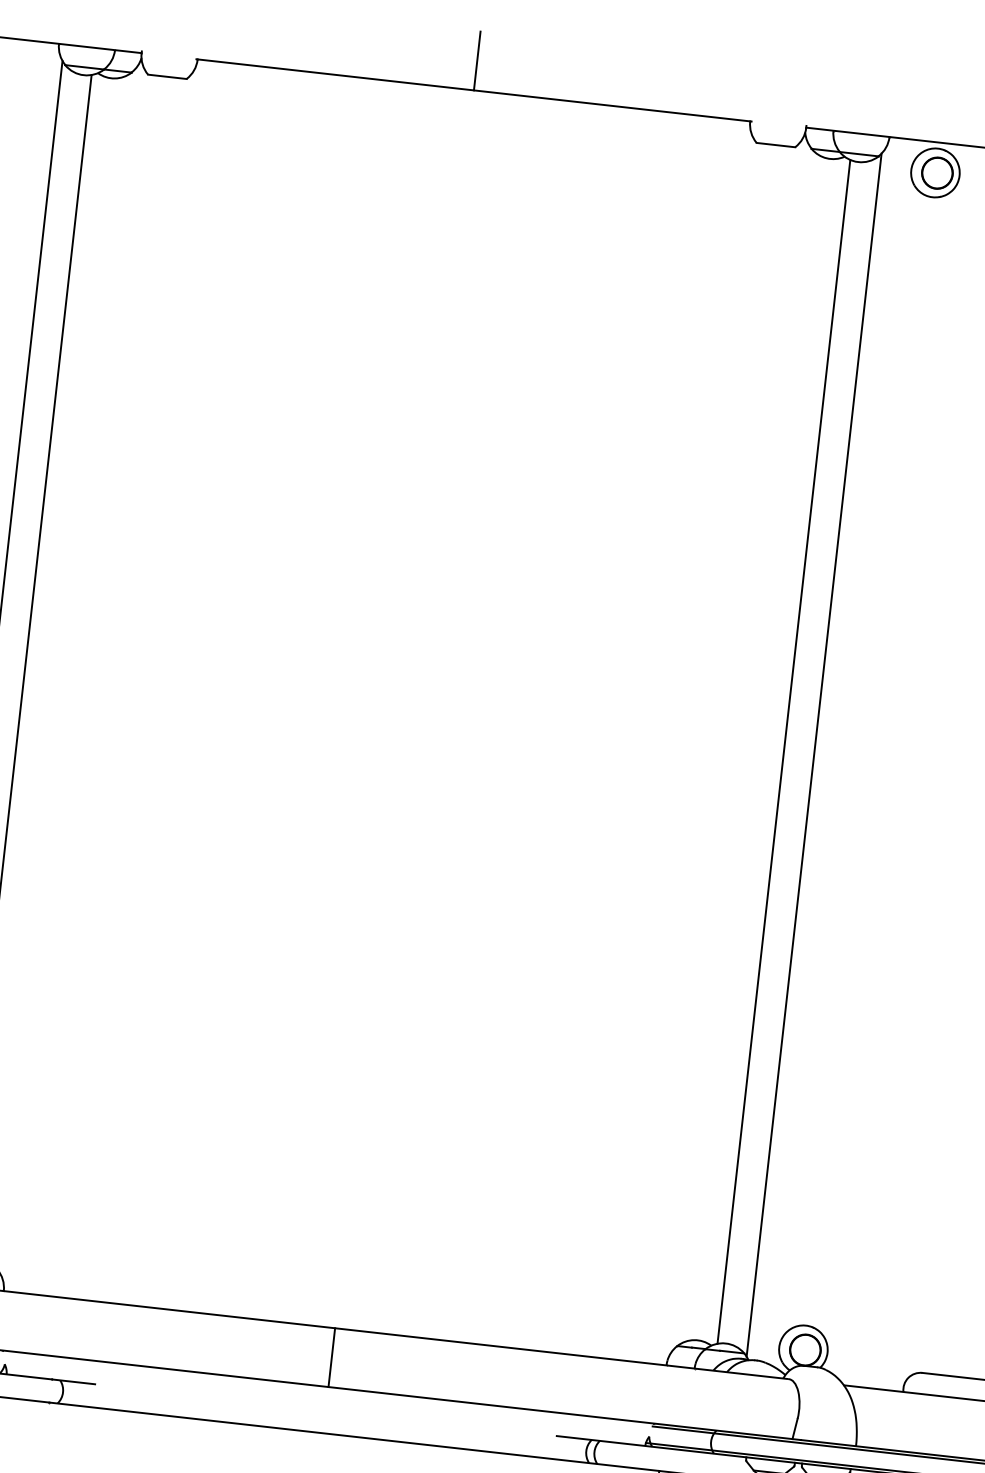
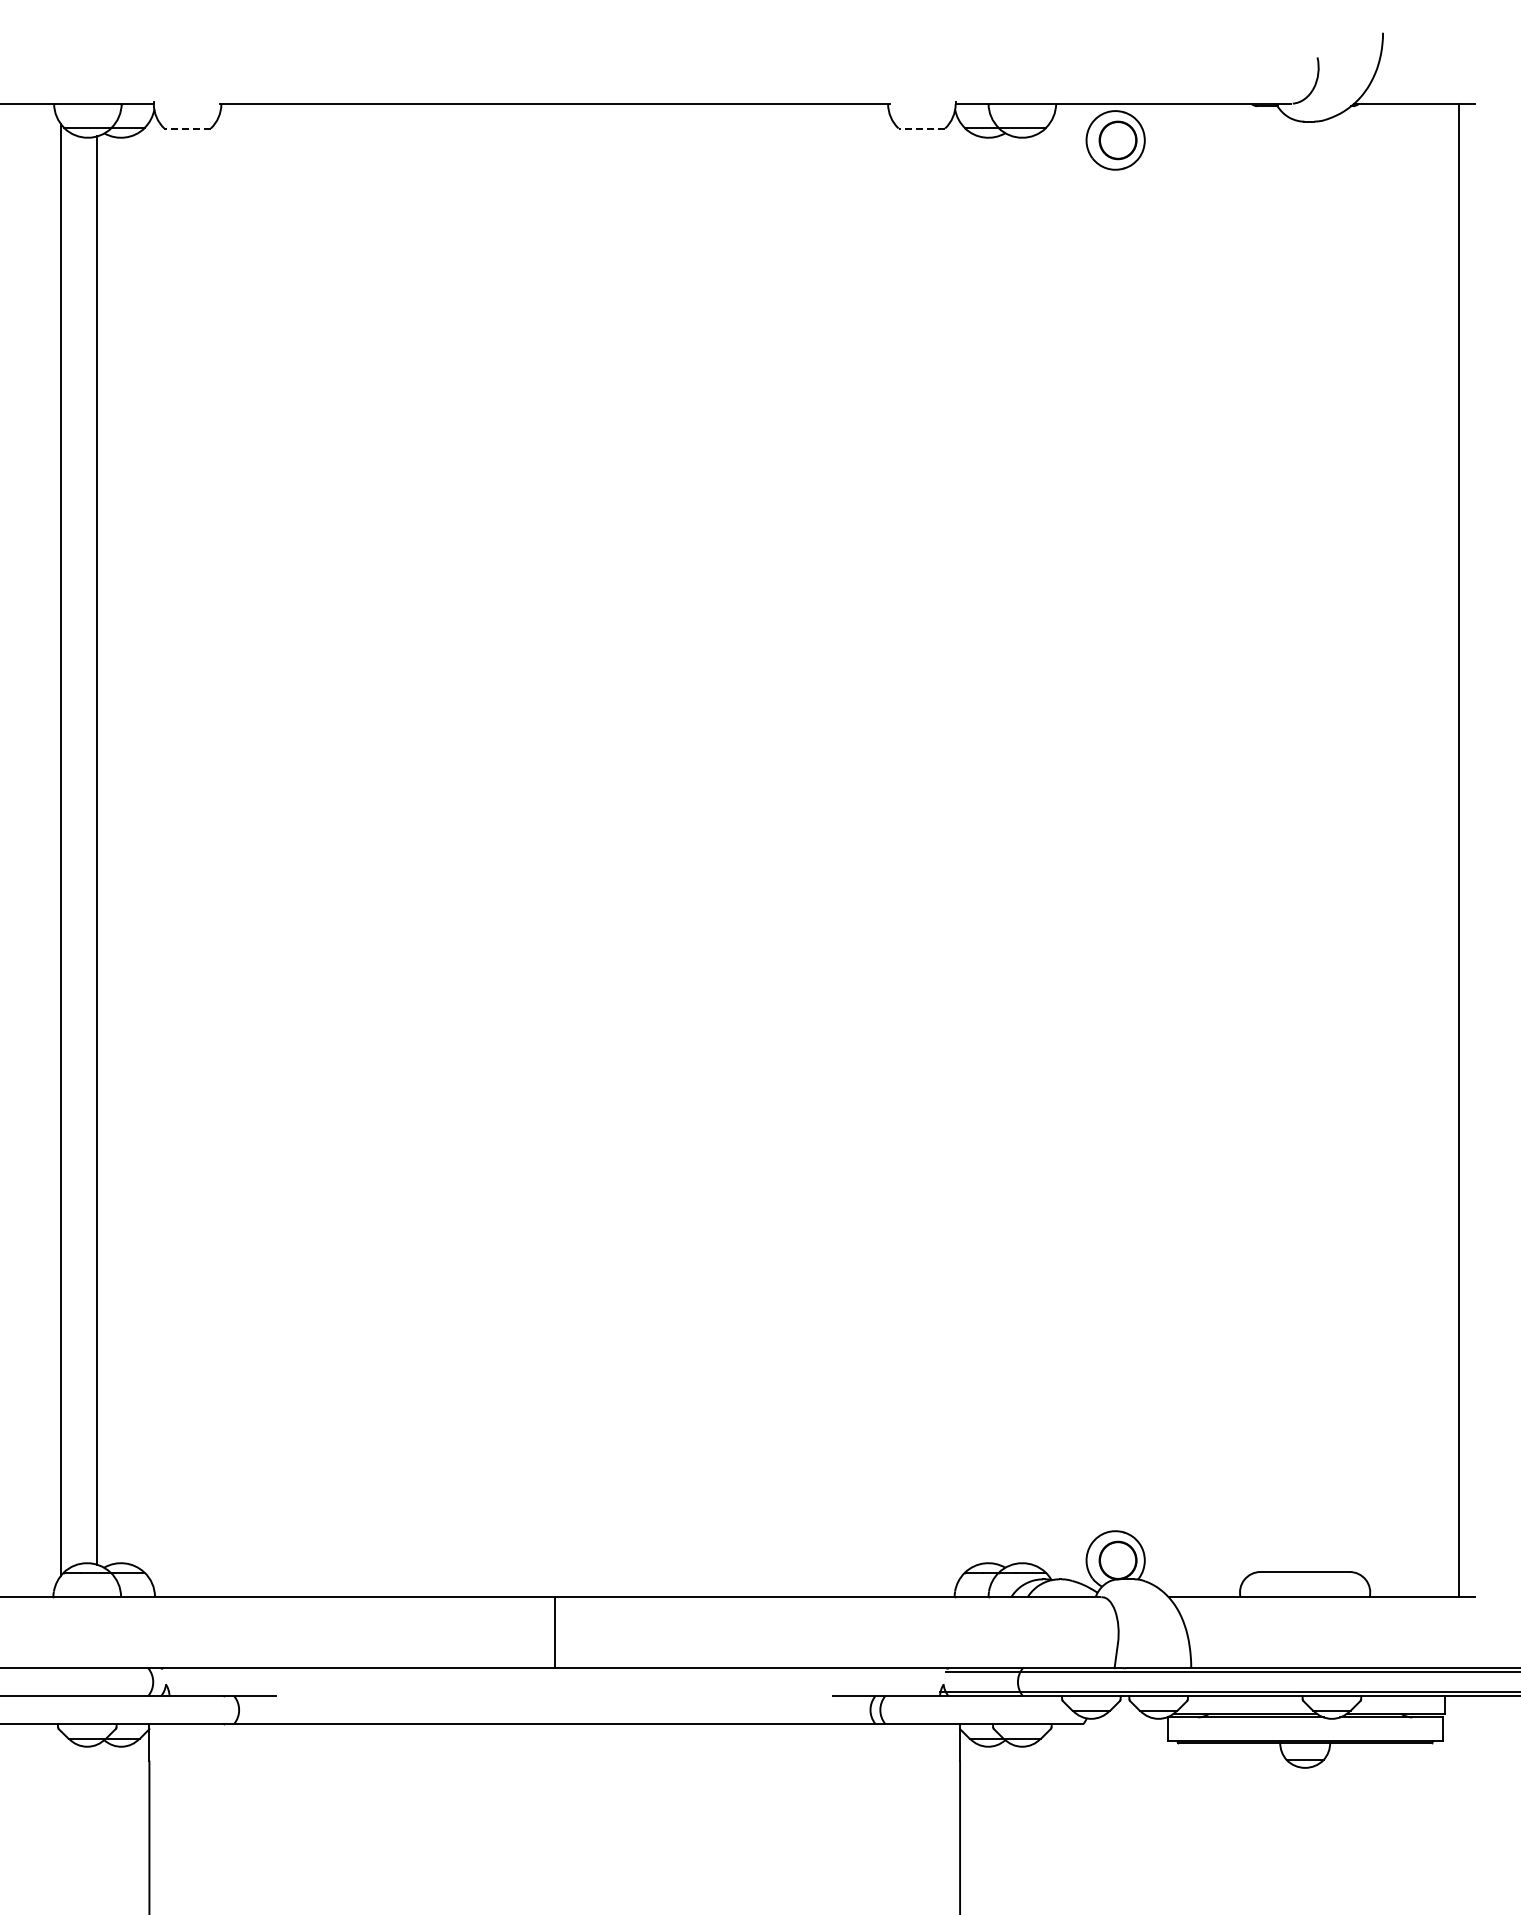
line: (477, 60) -> (554, 67), removed
line: (167, 76) -> (187, 128), solid -> dashed
line: (775, 145) -> (921, 128), solid -> dashed
line: (783, 751) -> (1012, 850), removed
line: (813, 755) -> (1048, 850), removed

